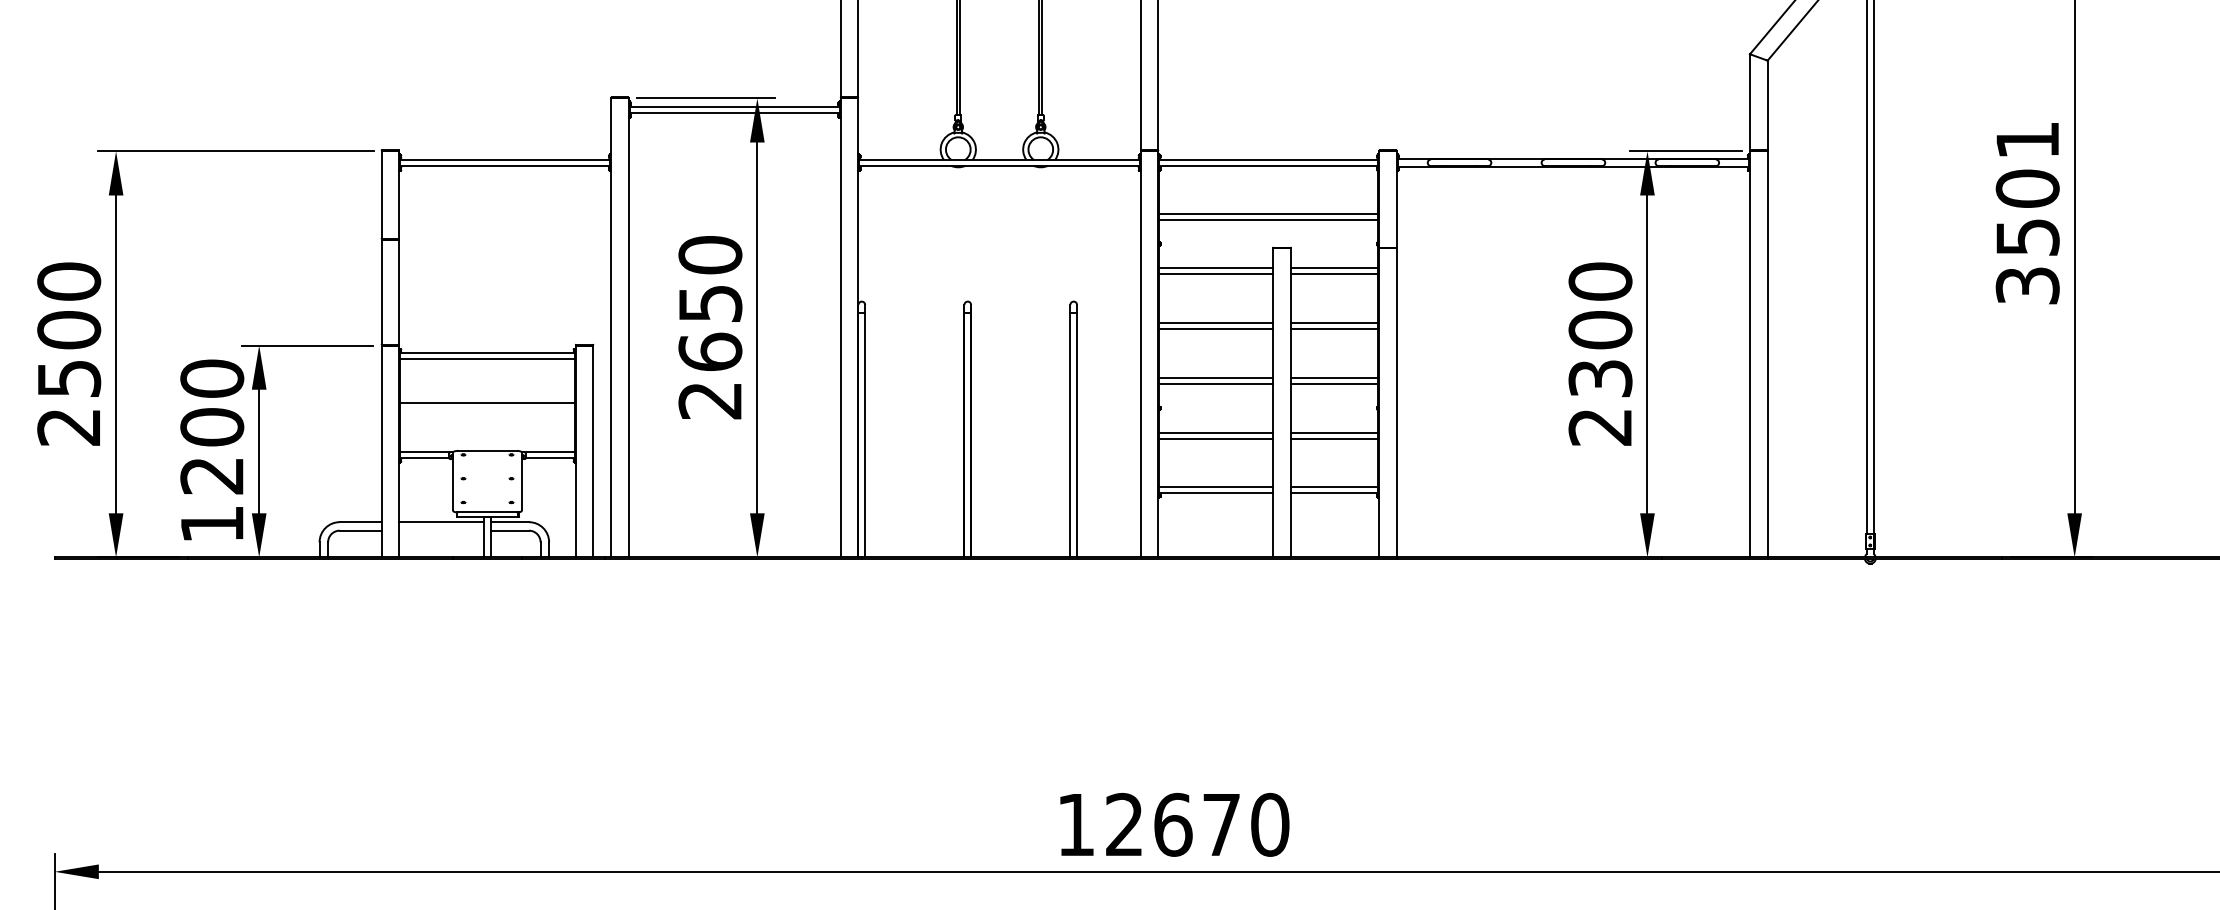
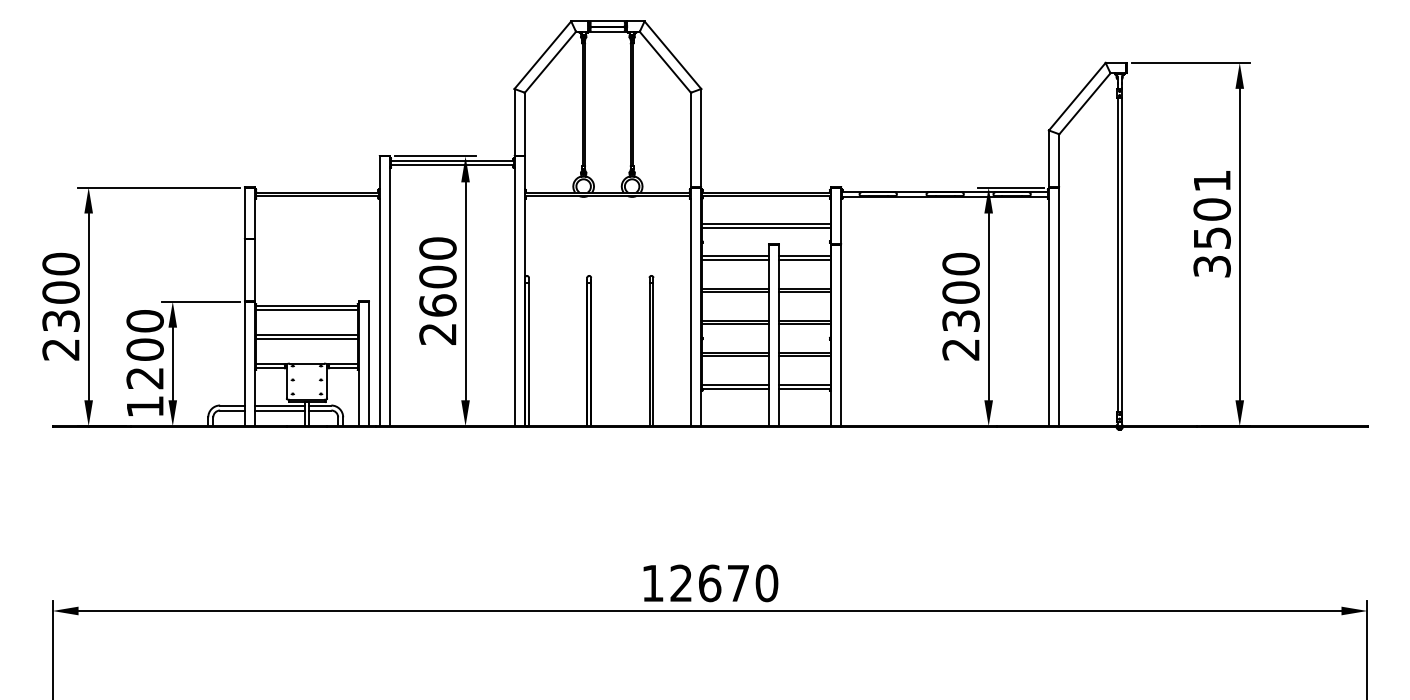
text: (709, 302) -> (437, 276), 2650 -> 2600
text: (68, 377) -> (60, 320), 2500 -> 2300
line: (486, 408) -> (306, 338), added
line: (440, 530) -> (279, 410), added

